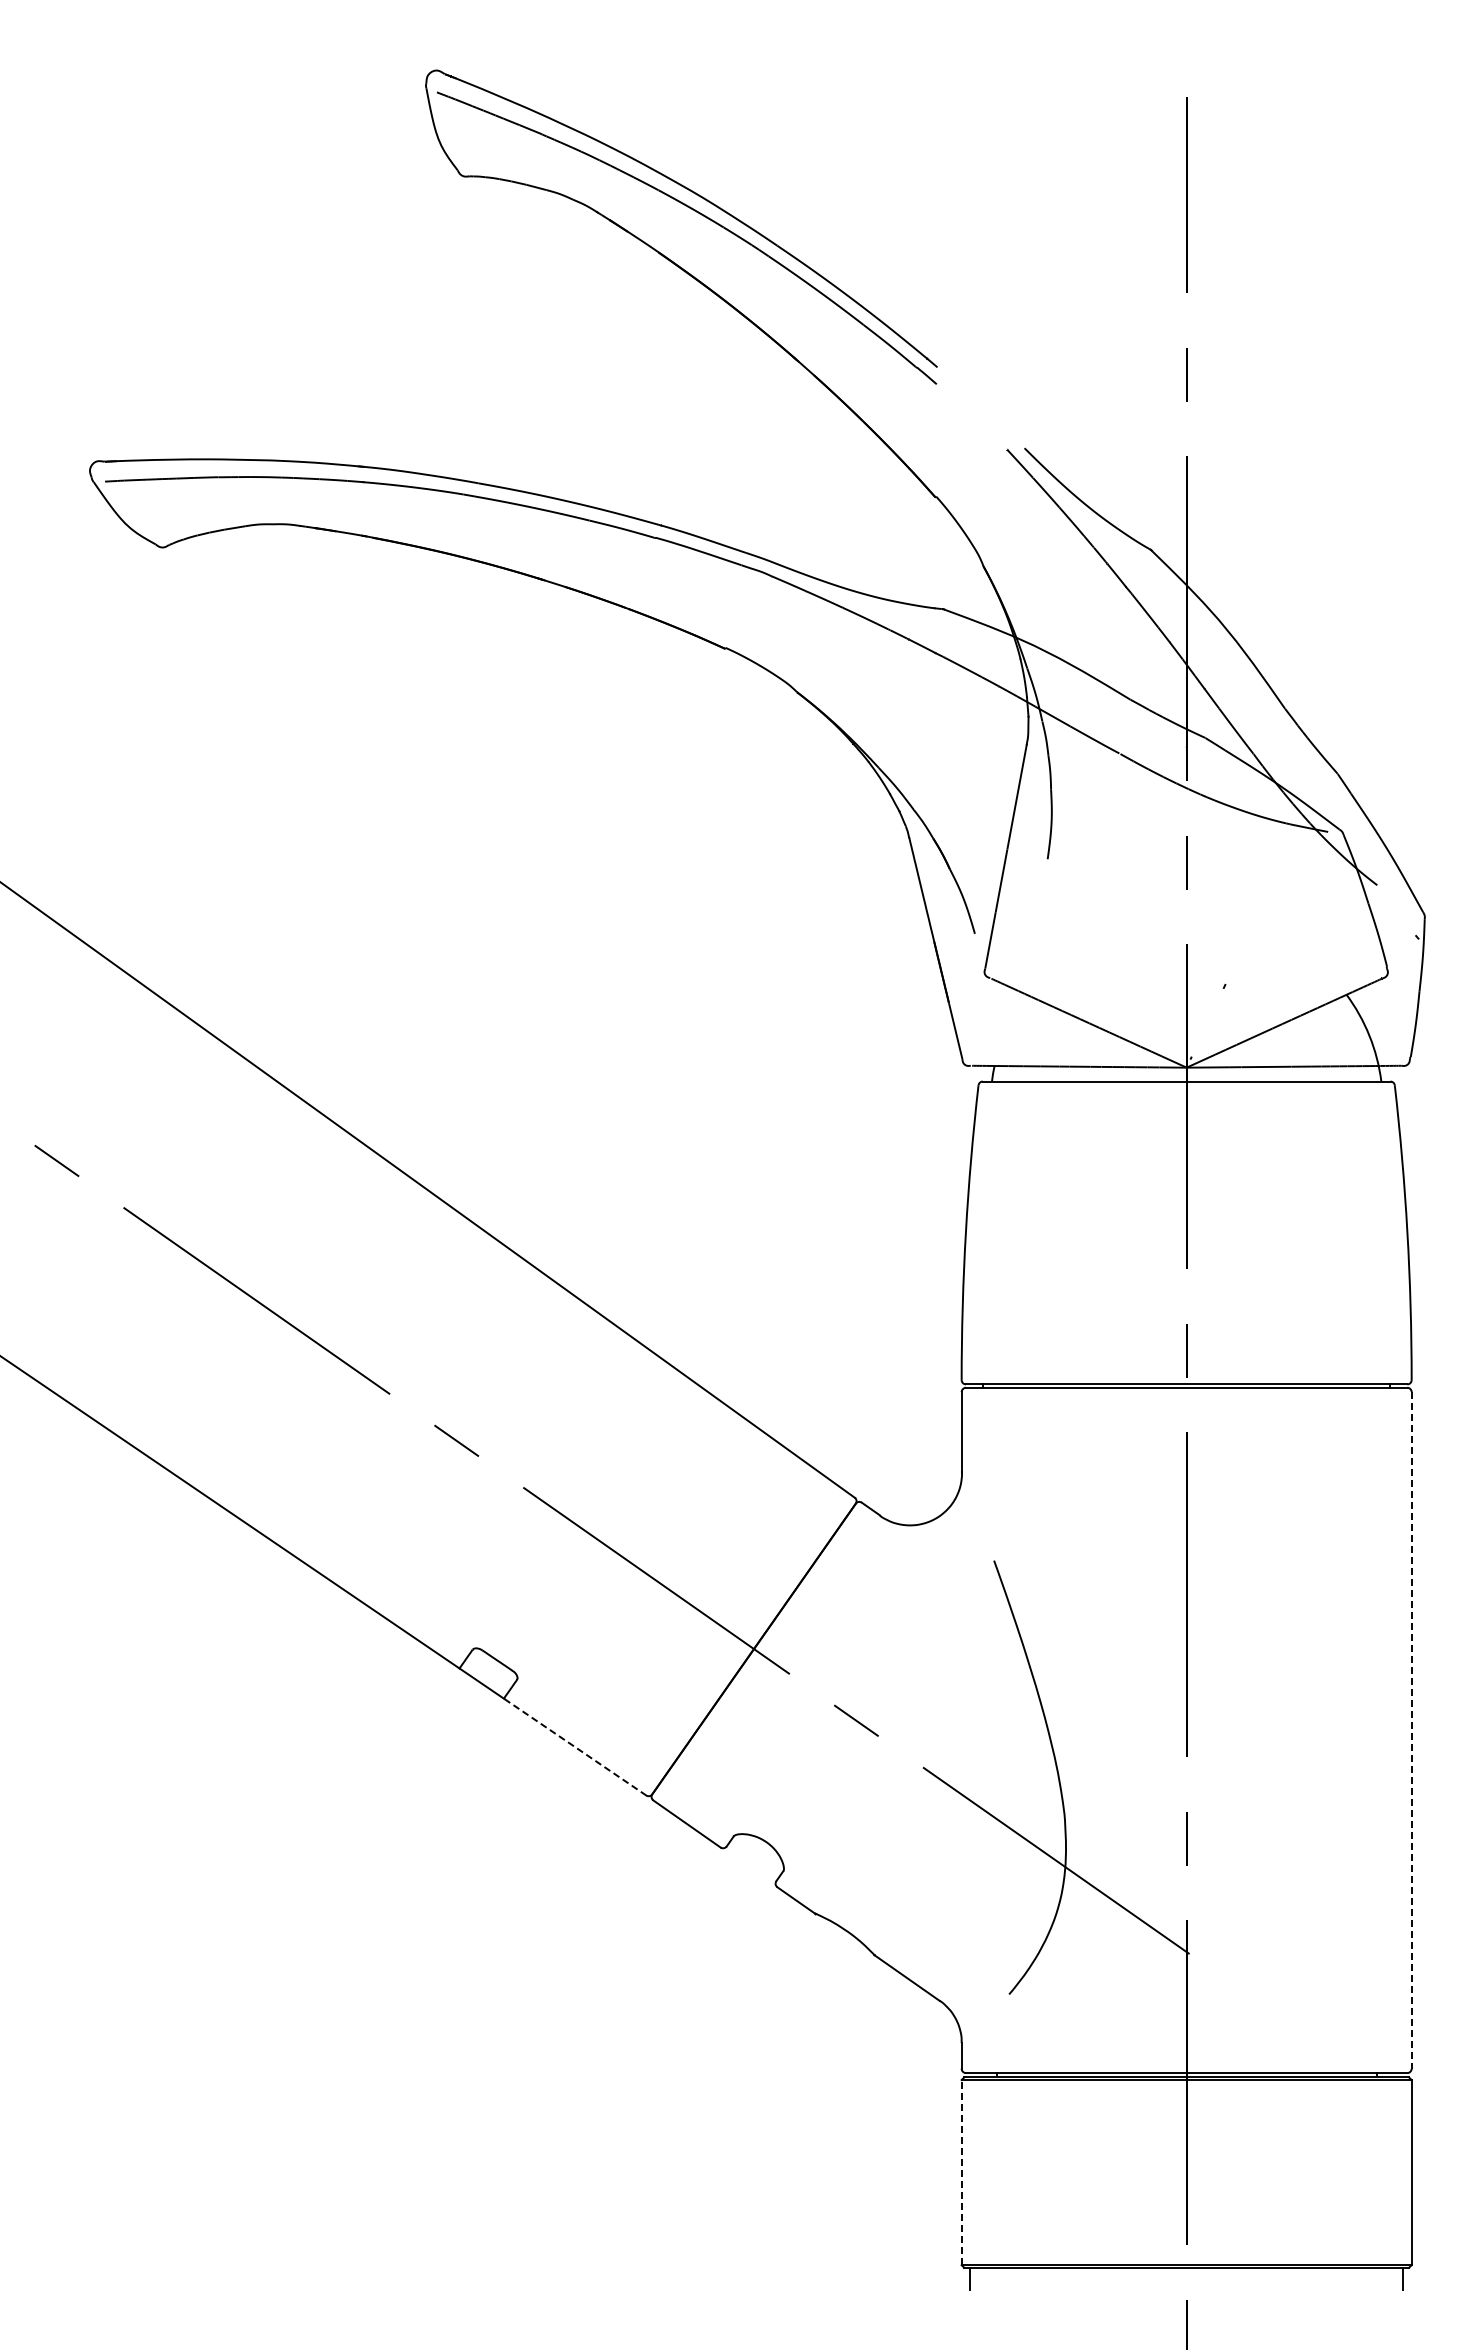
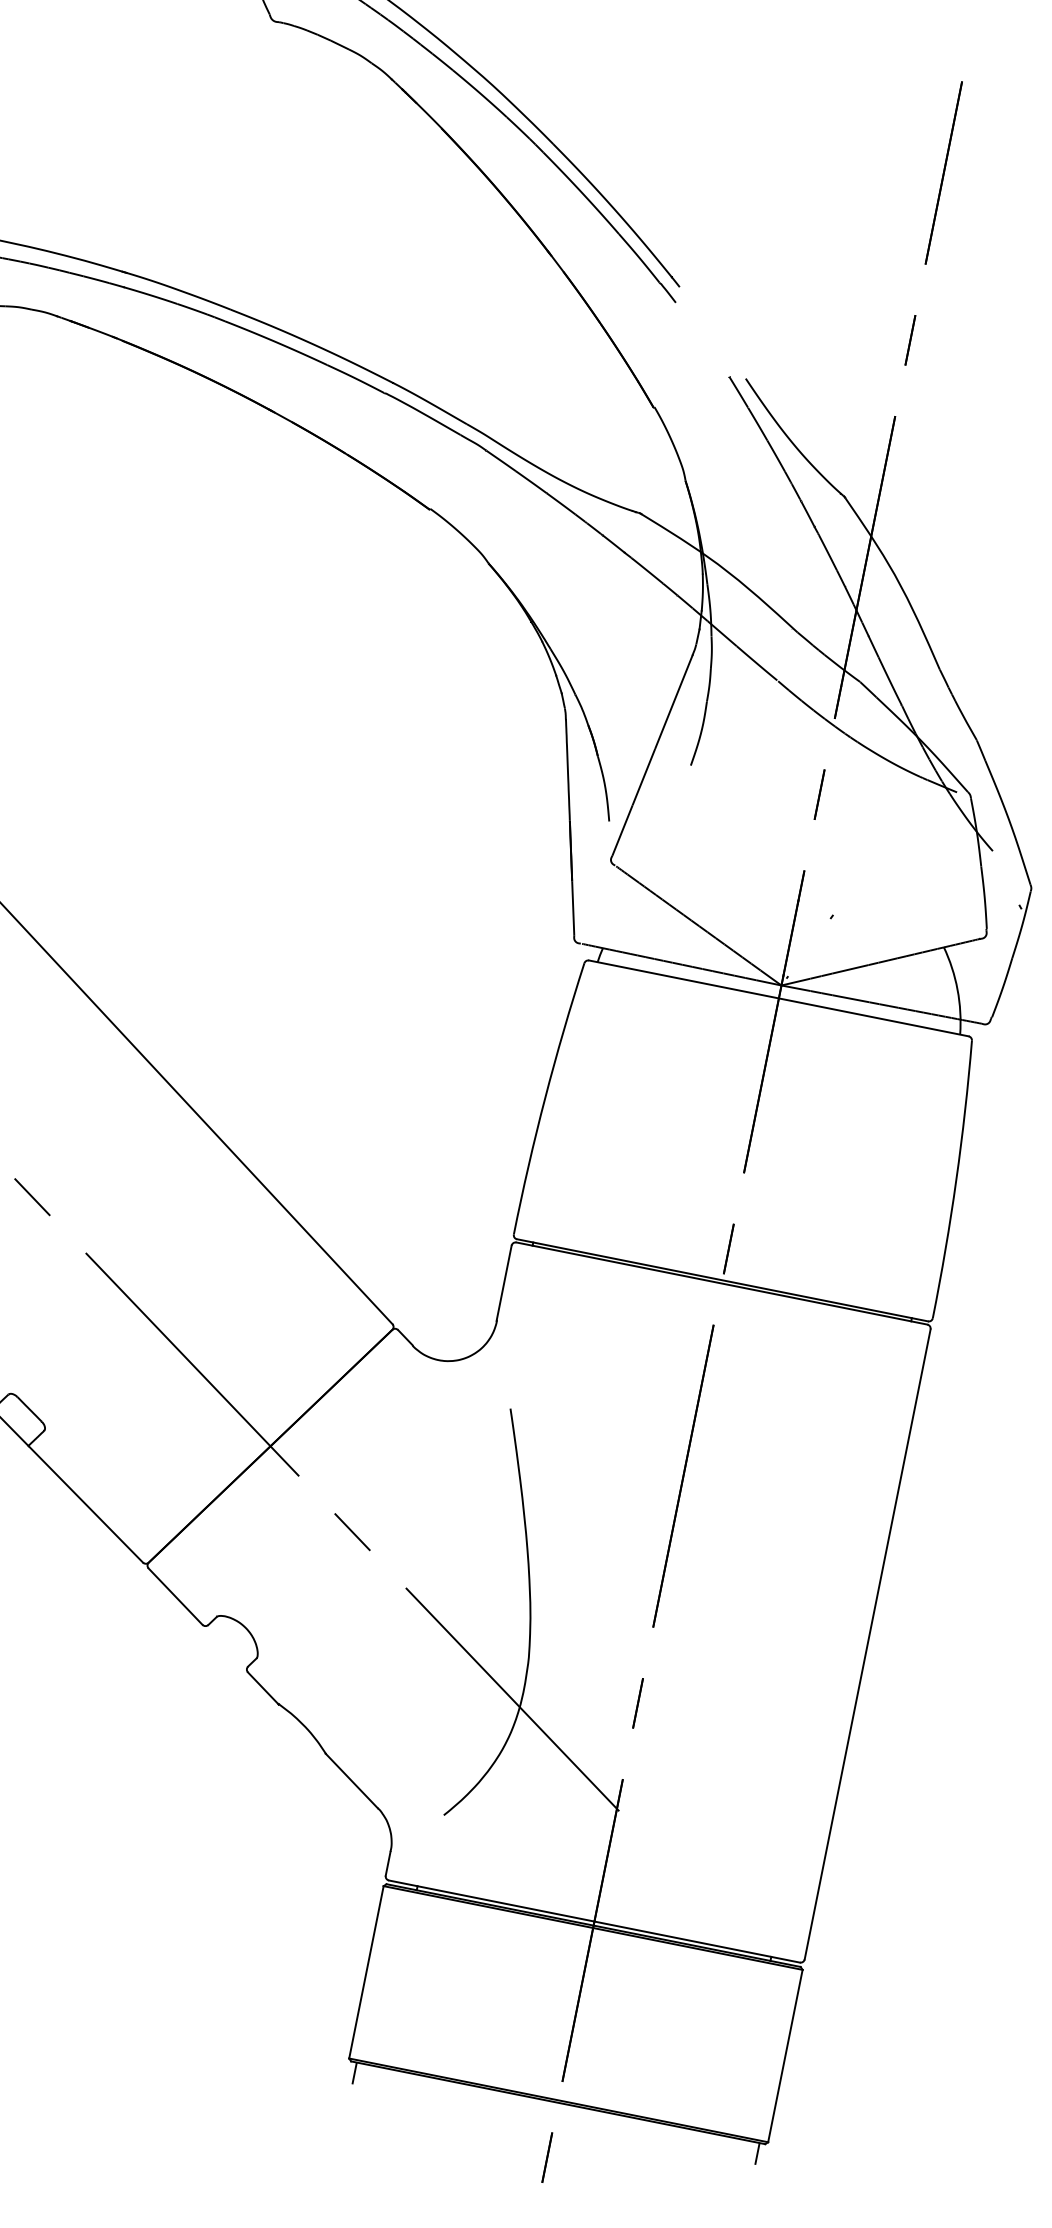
line: (1411, 1730) -> (867, 1644), dashed -> solid
line: (574, 1746) -> (85, 1503), dashed -> solid
line: (961, 2172) -> (366, 1972), dashed -> solid

